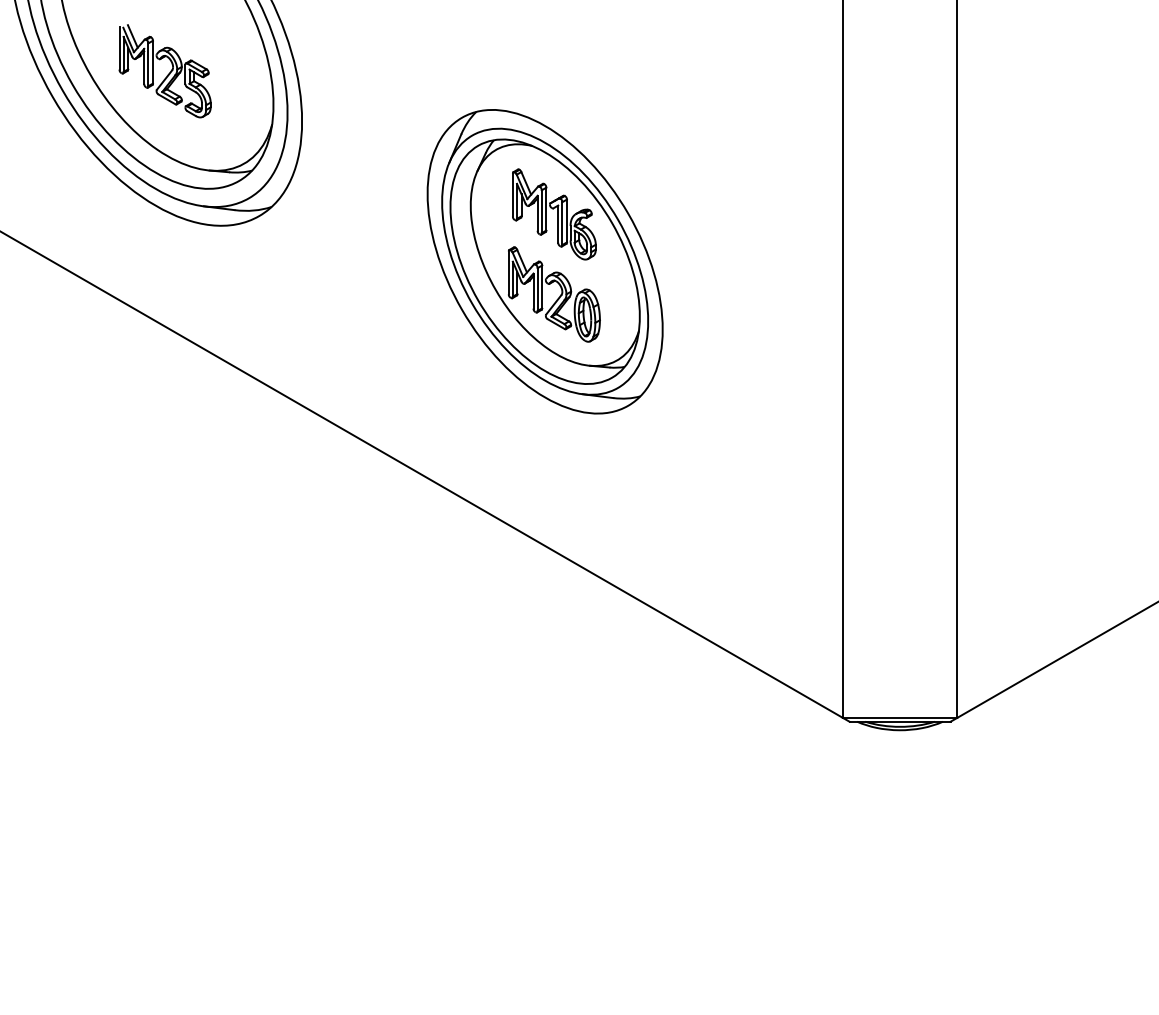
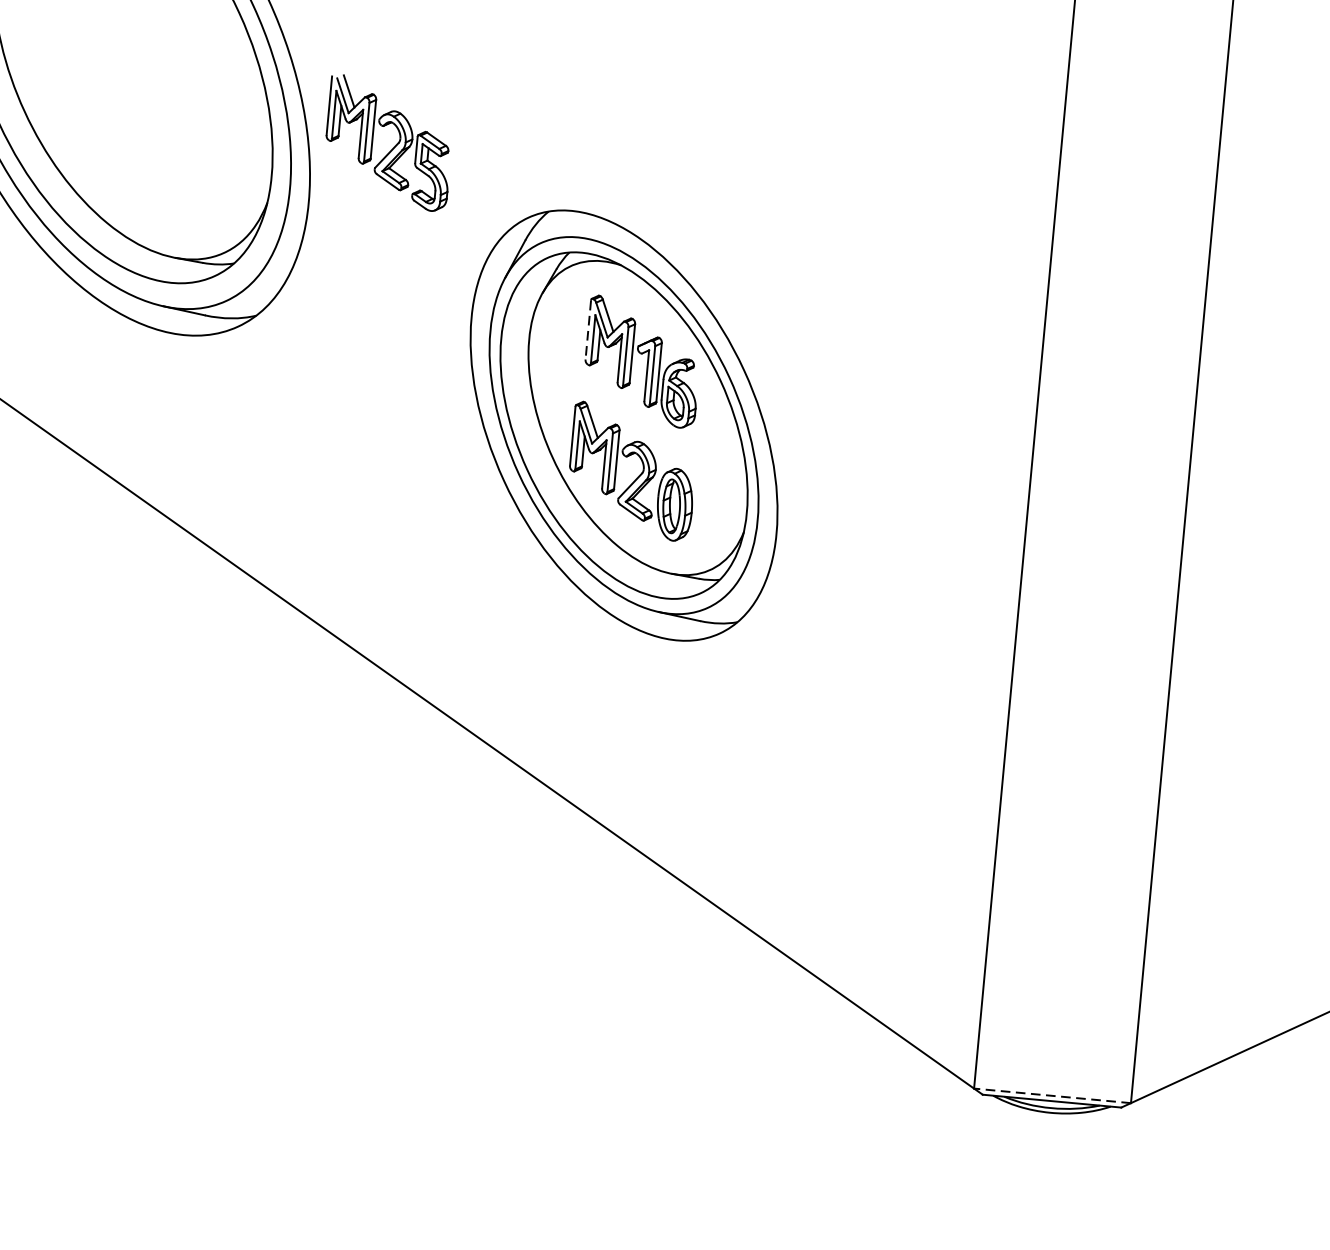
part: (164, 71) -> (388, 143), moved
line: (512, 195) -> (587, 330), solid -> dashed
line: (899, 717) -> (1051, 1095), solid -> dashed

